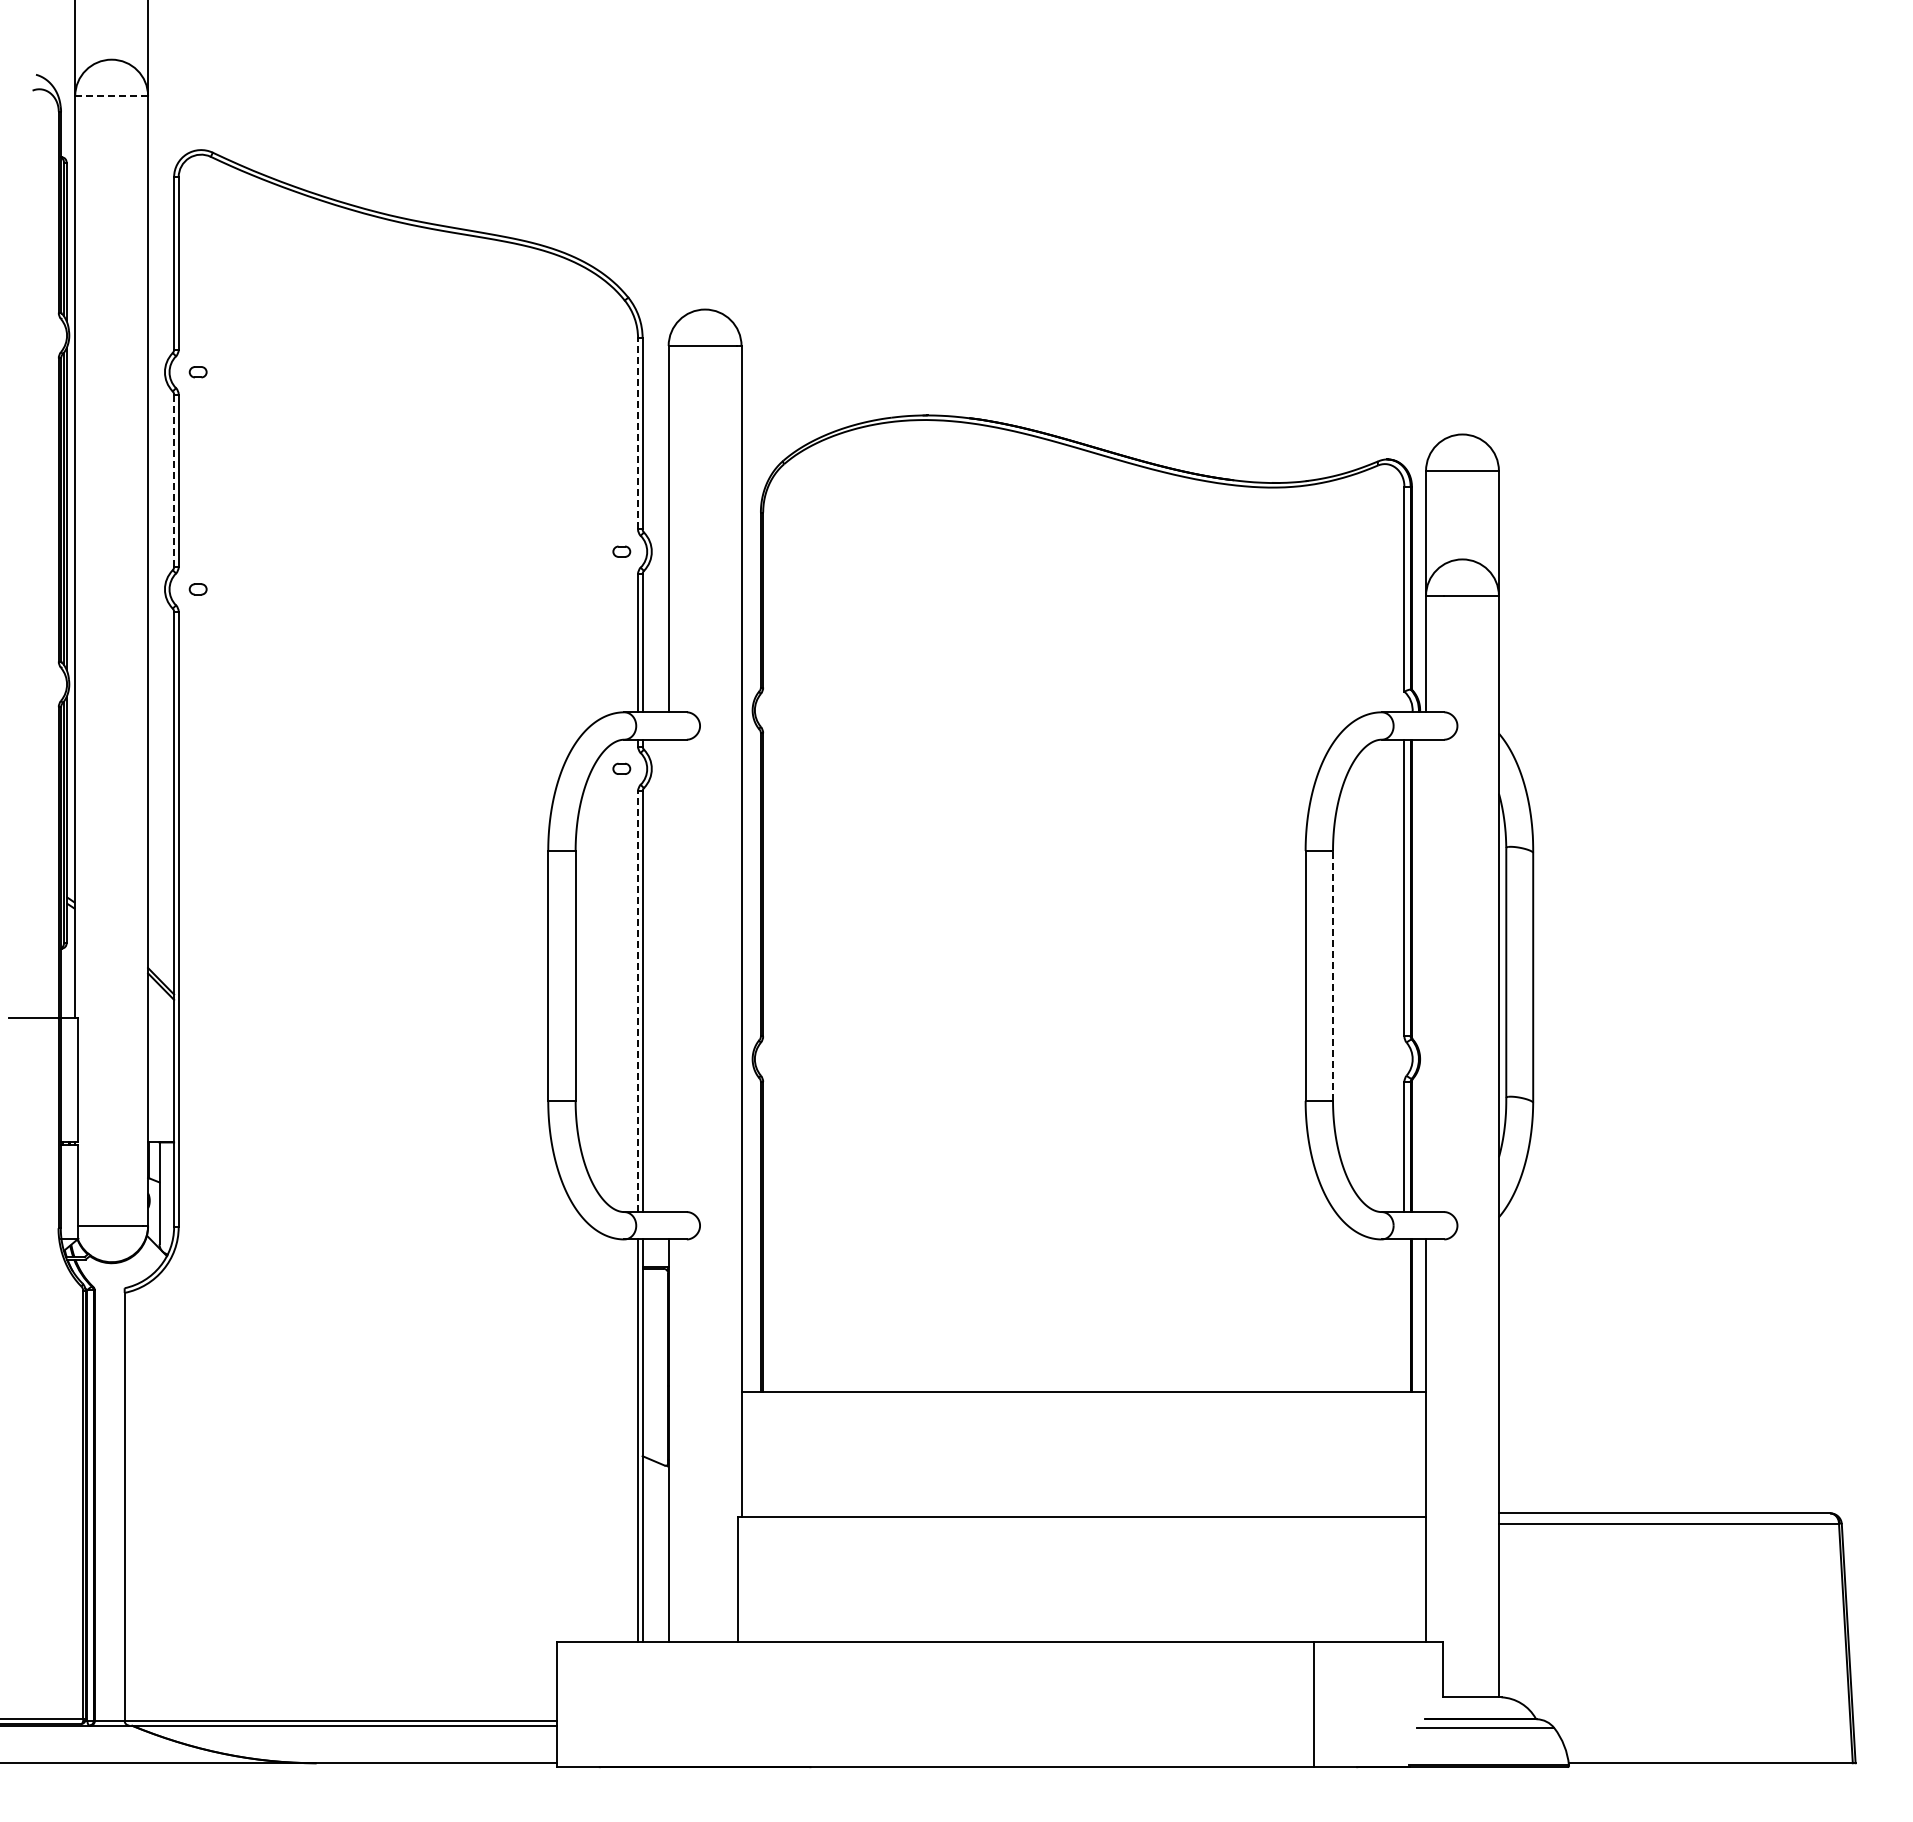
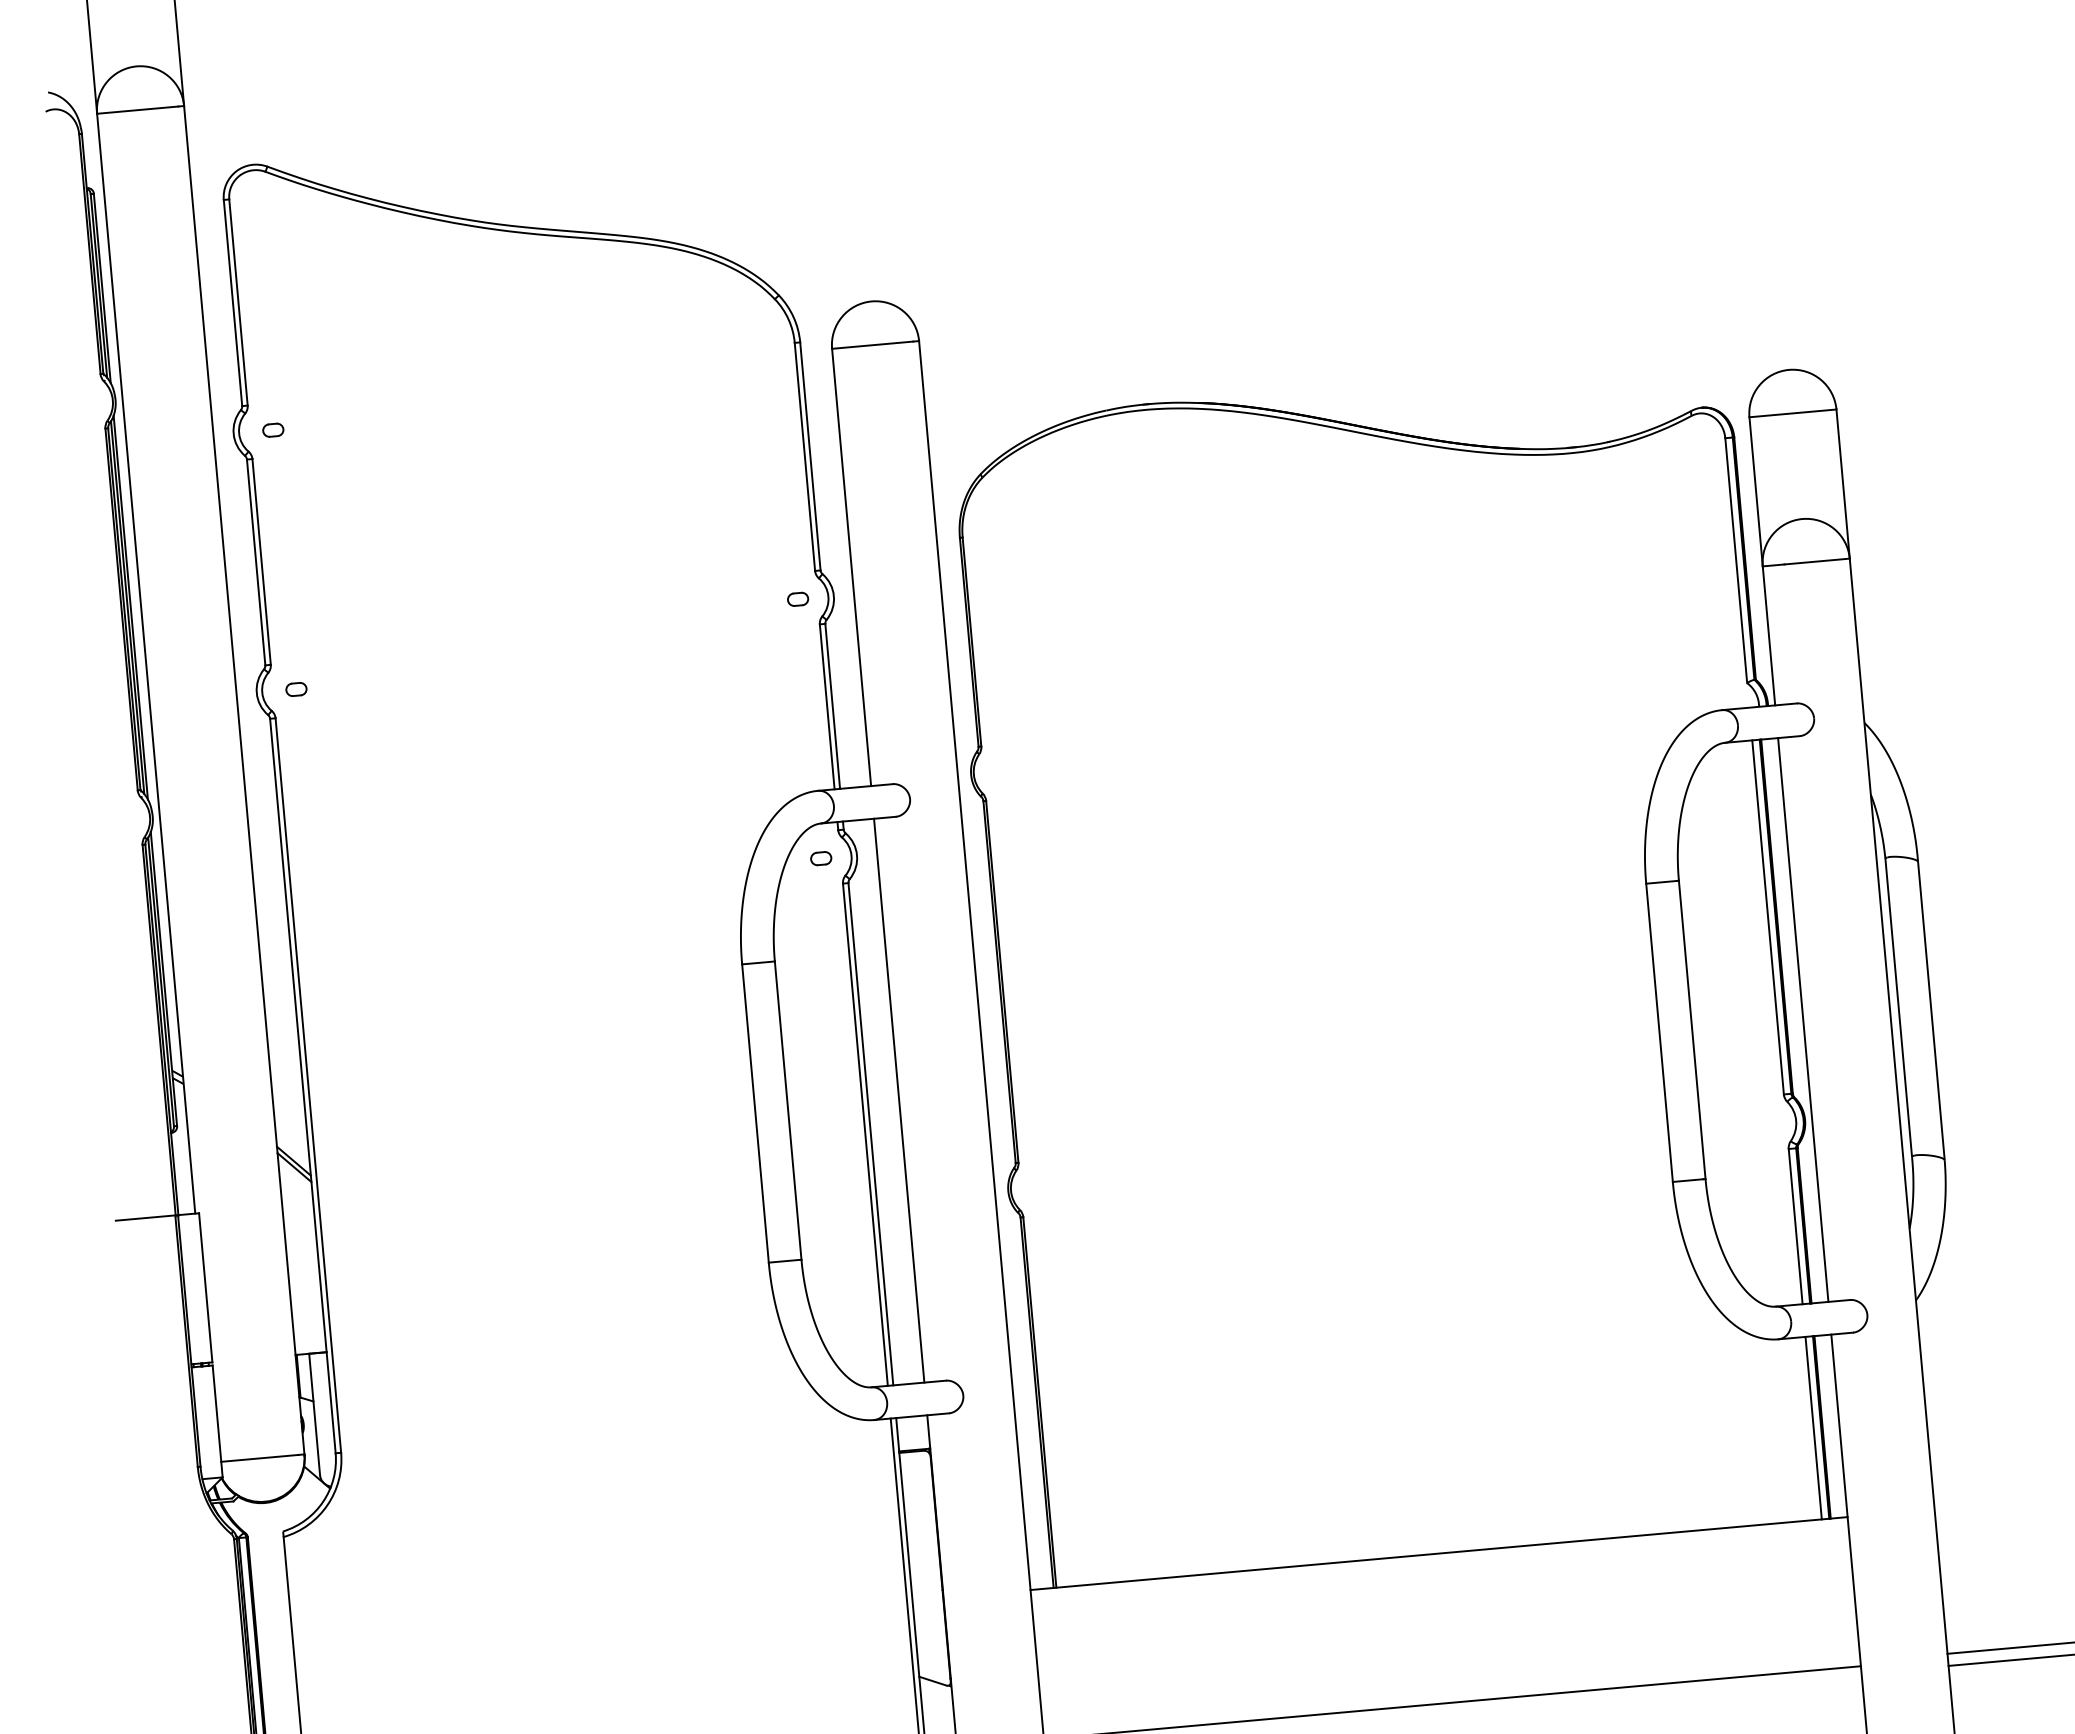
line: (109, 96) -> (138, 110), dashed -> solid
line: (638, 433) -> (805, 456), dashed -> solid
line: (174, 480) -> (256, 562), dashed -> solid
line: (668, 975) -> (898, 1100), added
line: (1333, 975) -> (1692, 1029), dashed -> solid
line: (1426, 975) -> (1803, 1019), added
line: (638, 1001) -> (865, 1134), dashed -> solid
line: (1404, 1315) -> (1813, 1427), added

